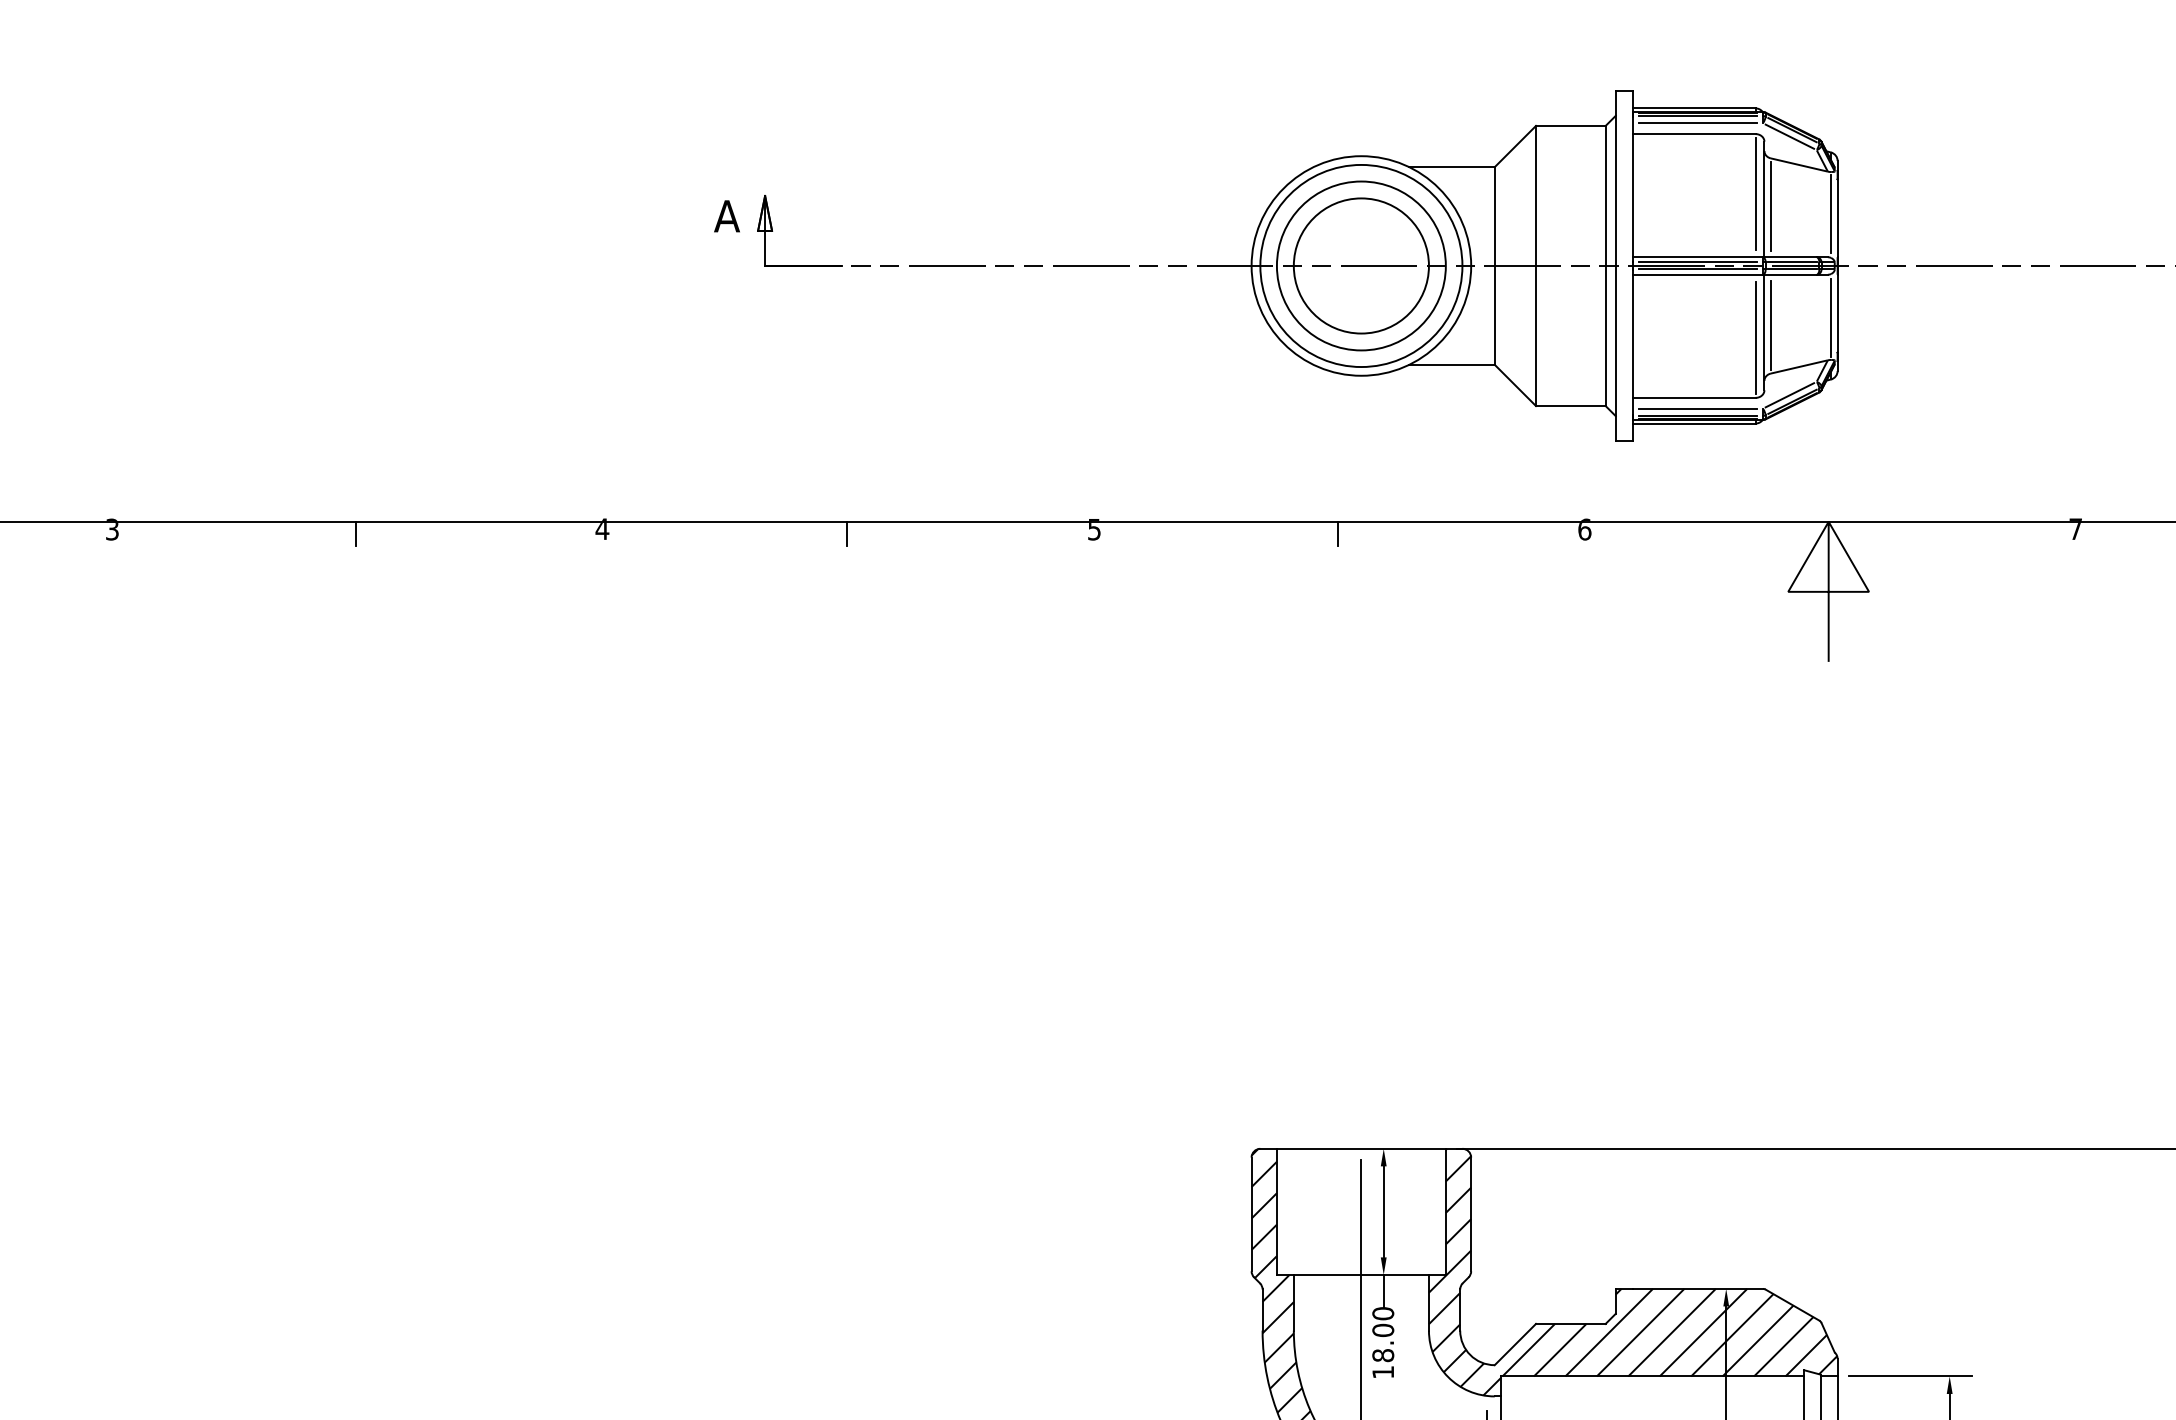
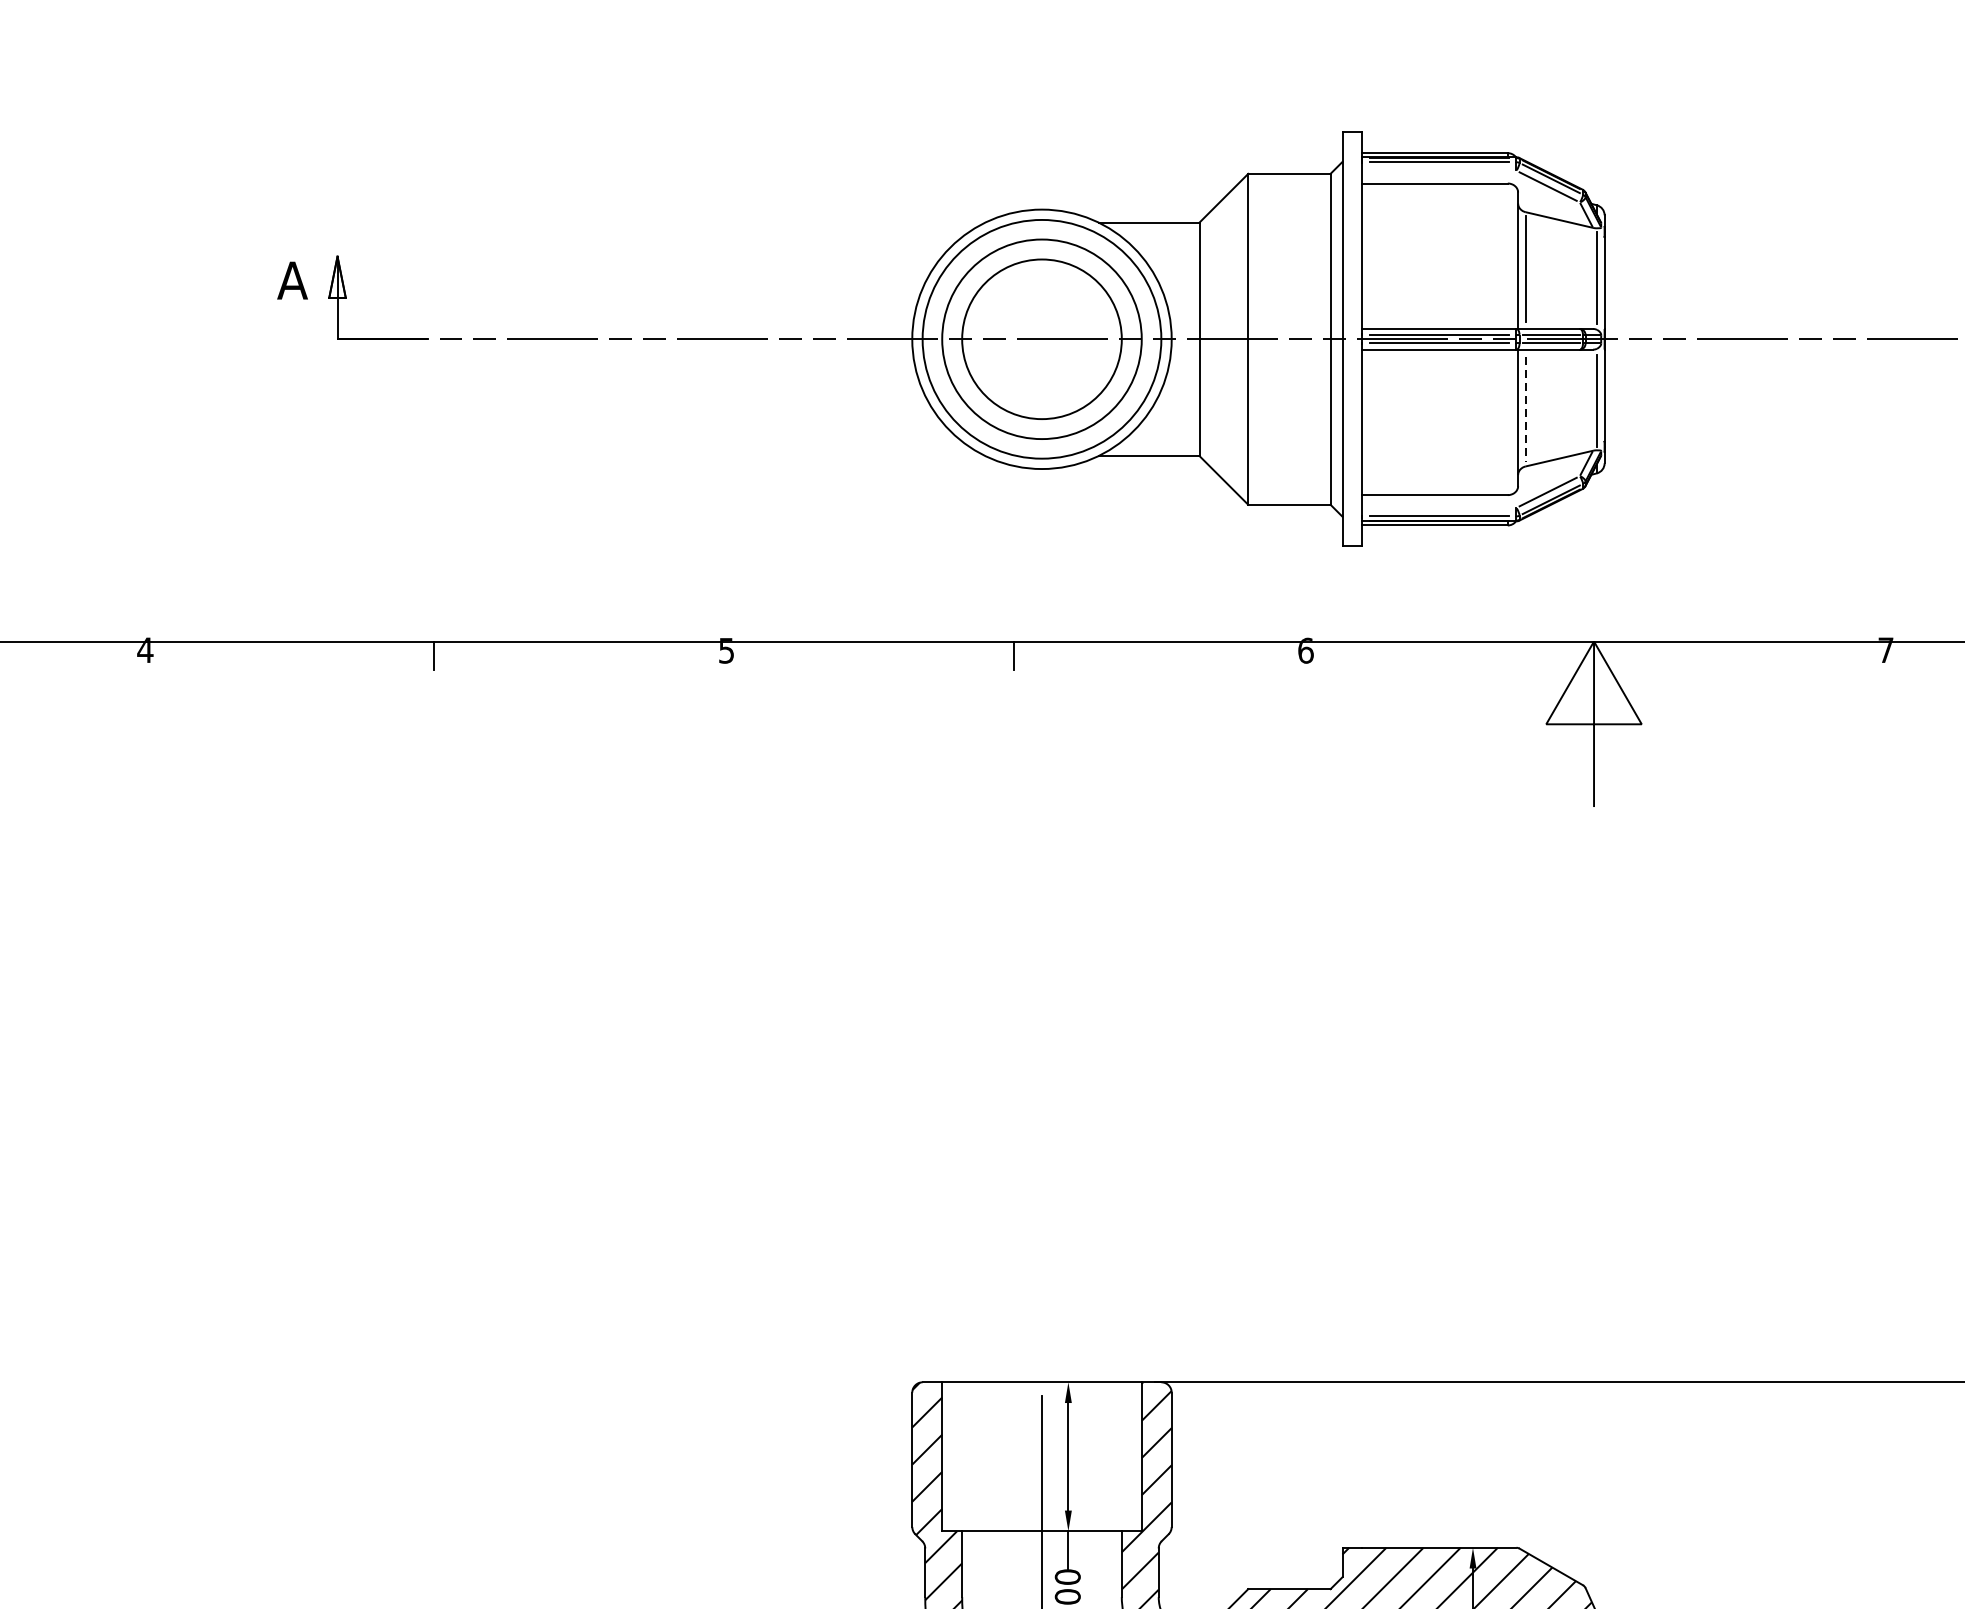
line: (1697, 123) -> (1439, 170), removed
line: (1755, 193) -> (1507, 253), removed
line: (1770, 325) -> (1525, 409), solid -> dashed
line: (1755, 337) -> (1507, 423), removed
line: (1697, 408) -> (1439, 507), removed

